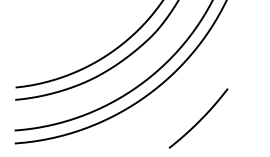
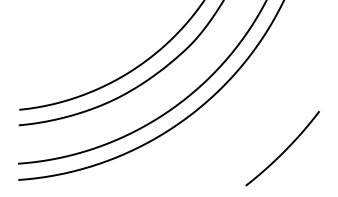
curve: (199, 119) -> (284, 150), moved

